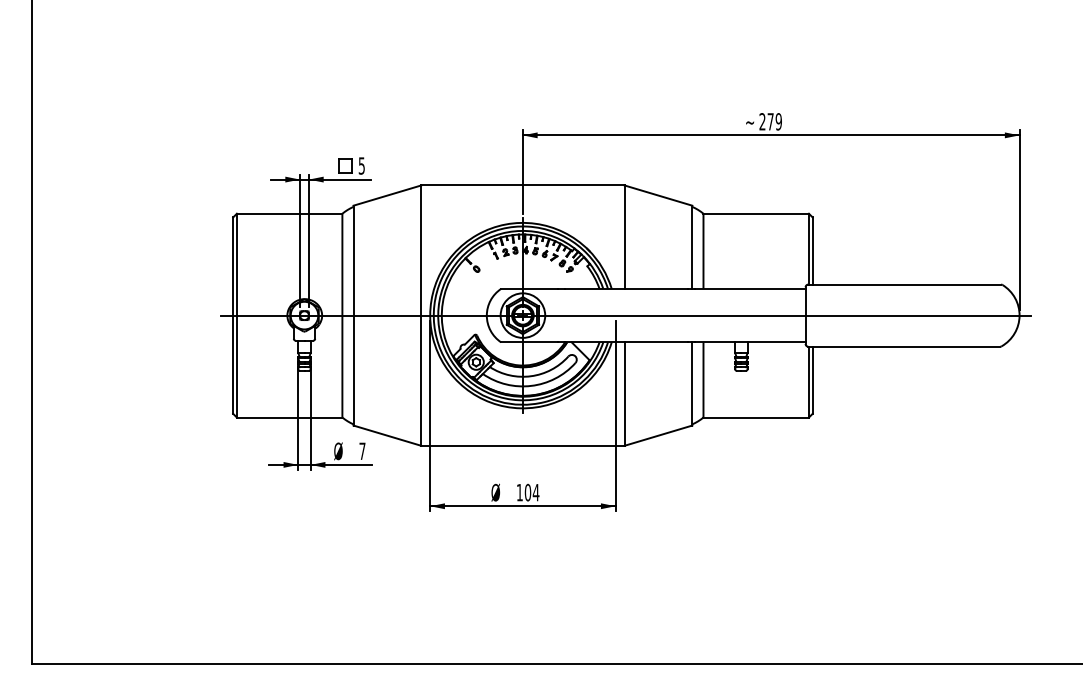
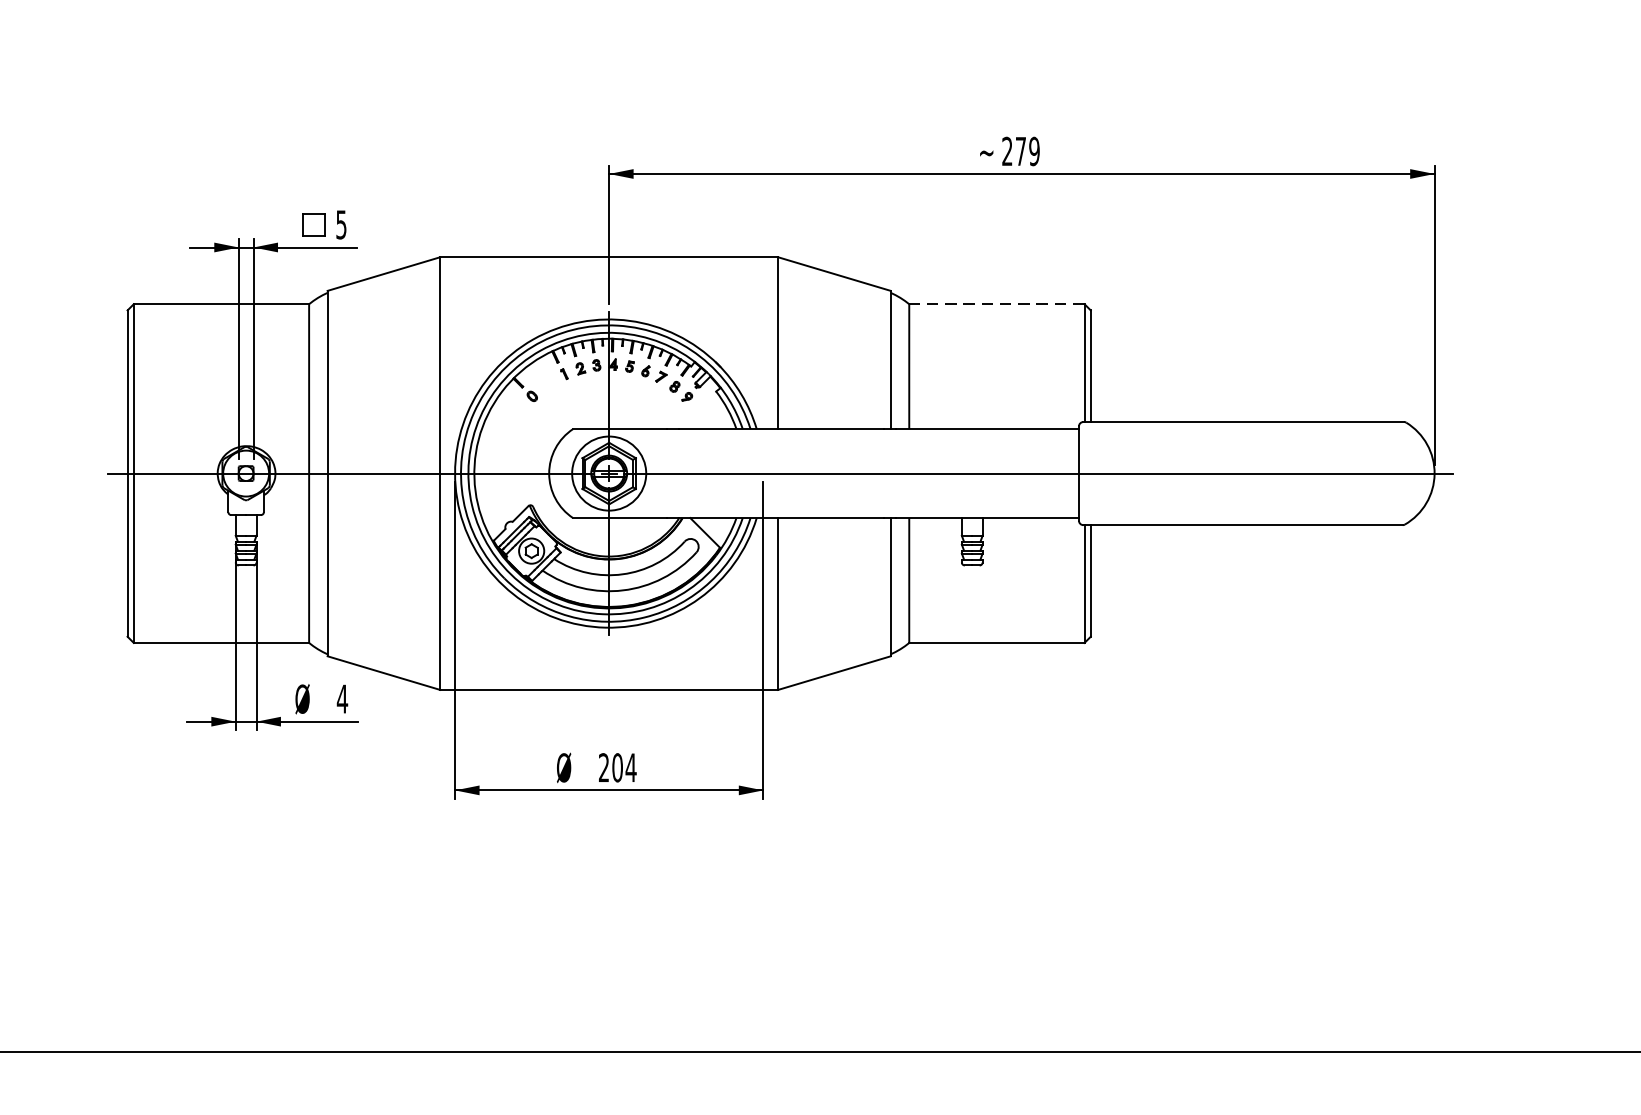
line: (756, 213) -> (997, 303), solid -> dashed
text: (362, 450) -> (342, 697), 7 -> 4
text: (519, 492) -> (603, 767), 104 -> 204

